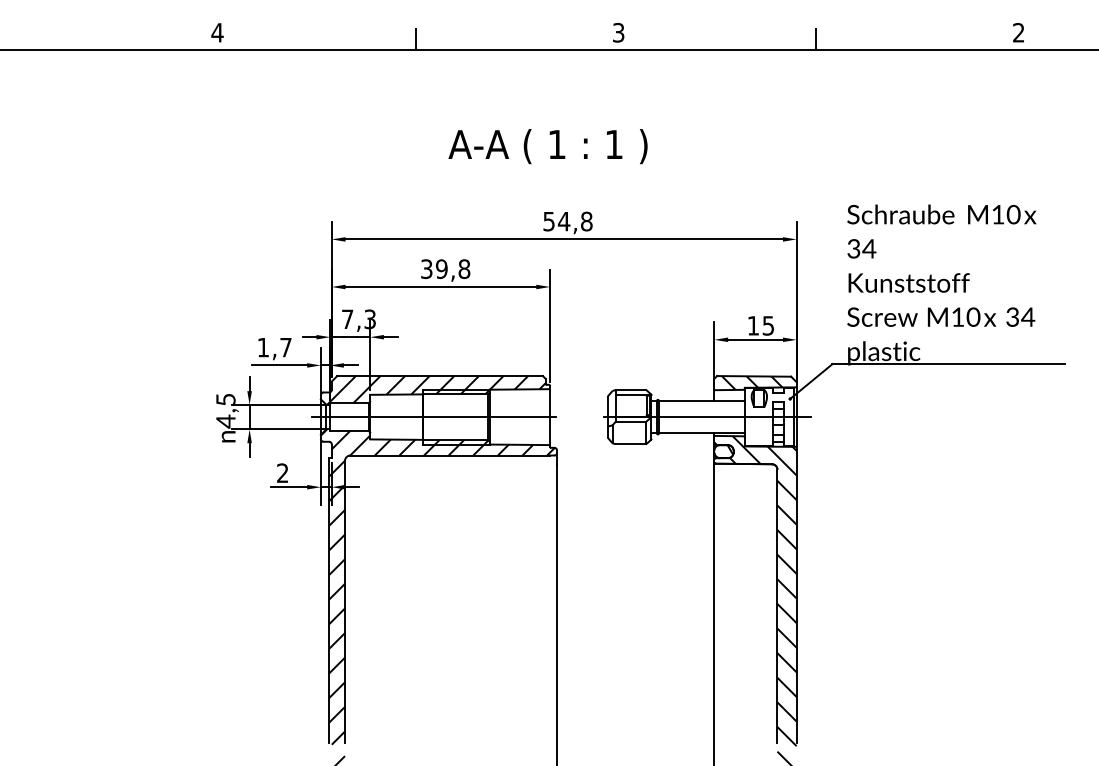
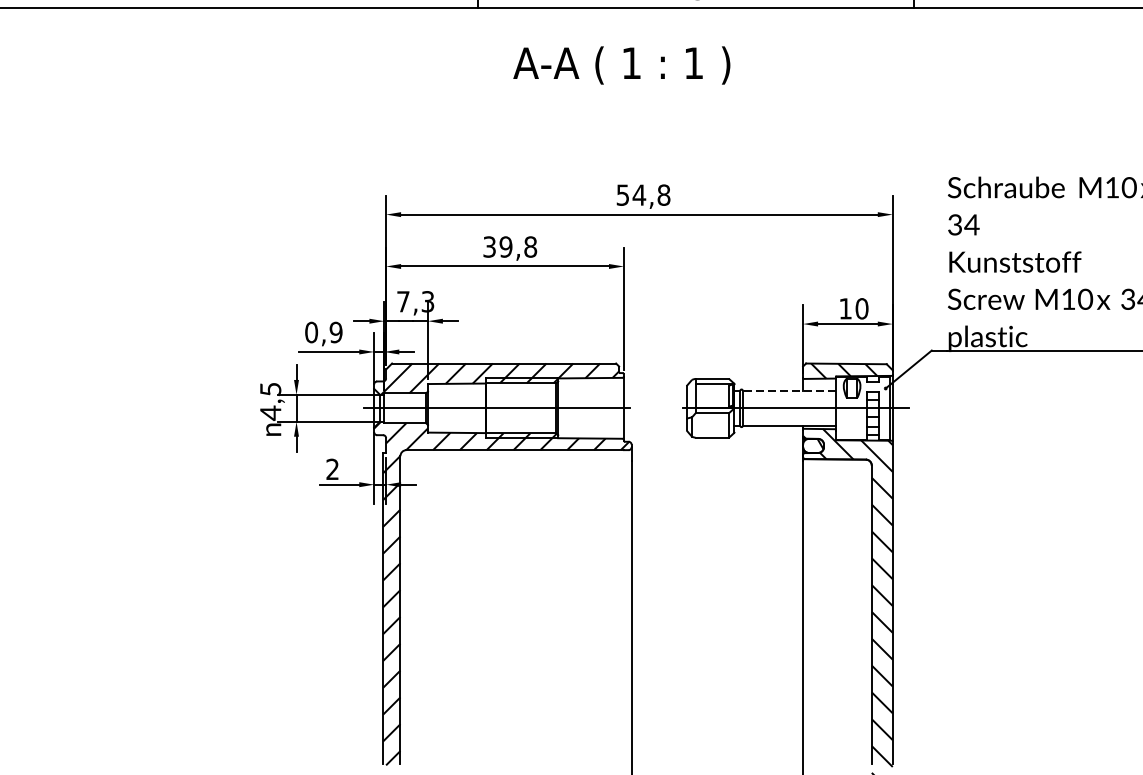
text: (547, 146) -> (621, 65), moved
text: (768, 325) -> (862, 308), 15 -> 10
text: (274, 347) -> (323, 332), 1,7 -> 0,9
line: (701, 401) -> (789, 391), solid -> dashed

